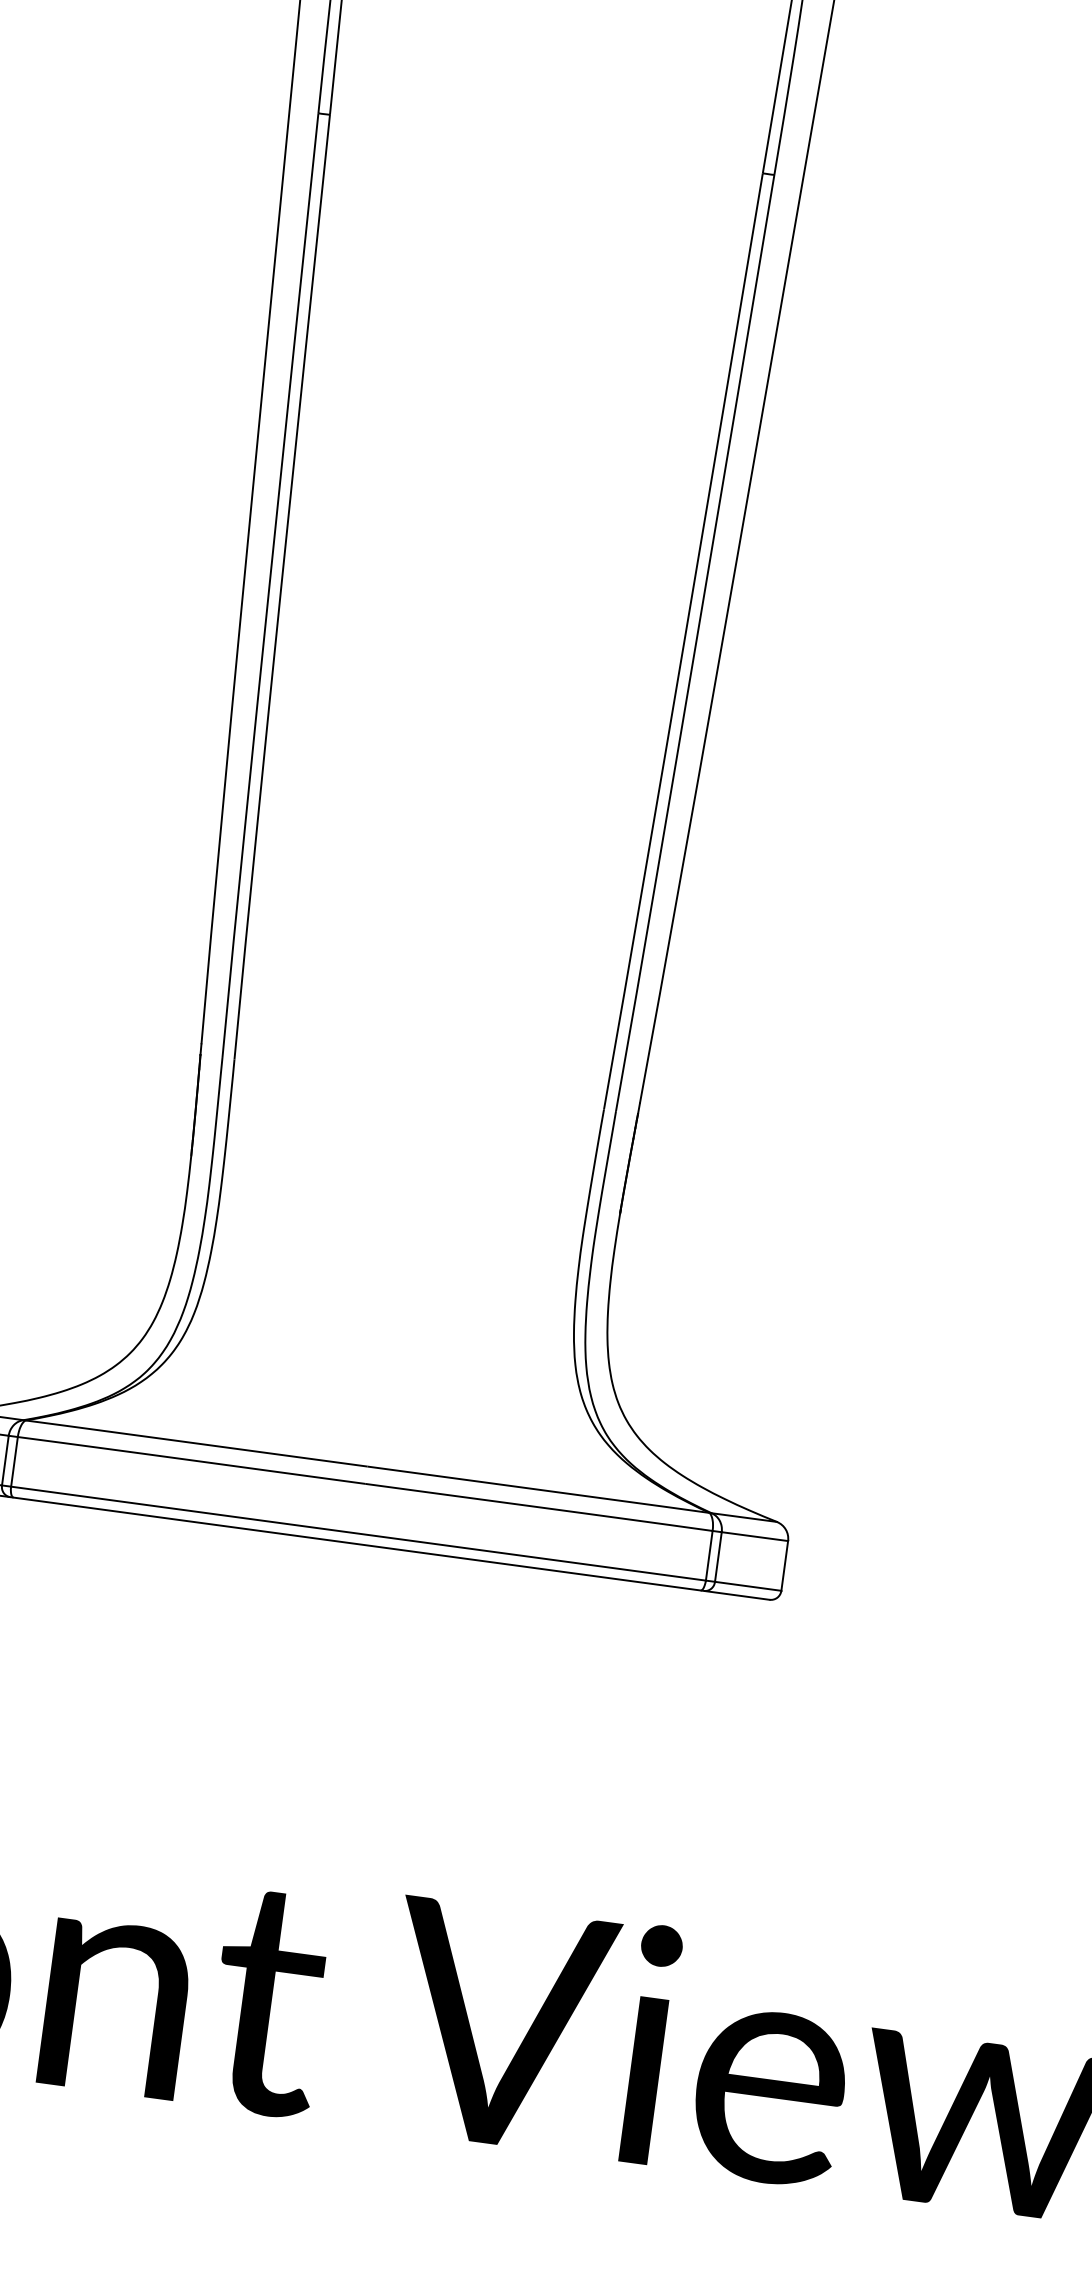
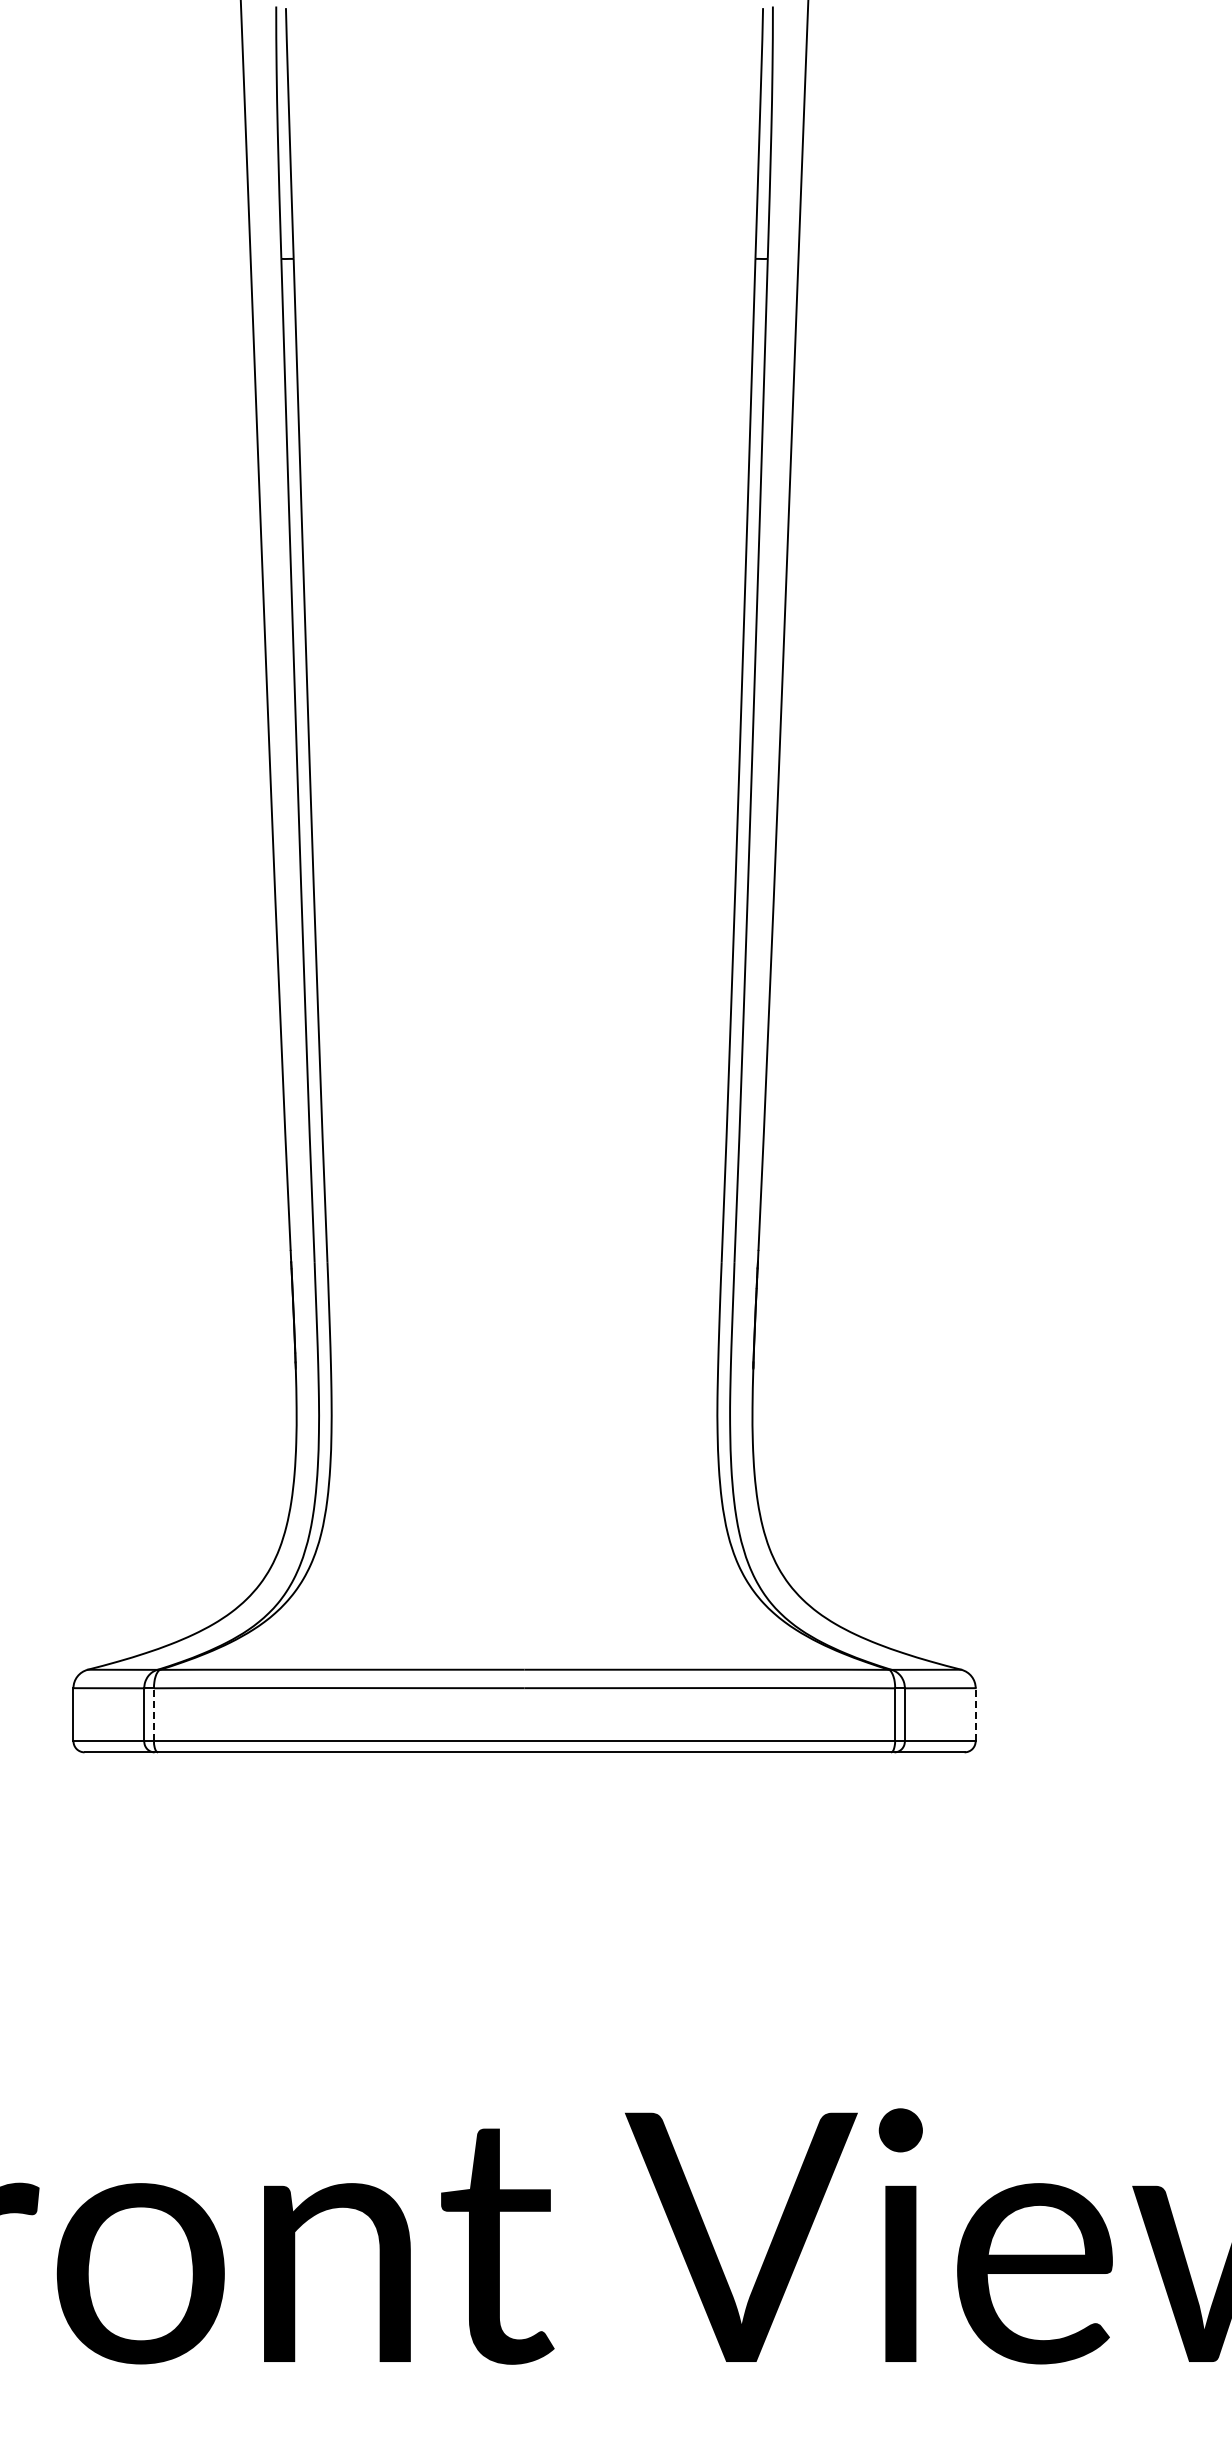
line: (14, 1461) -> (153, 1714), solid -> dashed
line: (784, 1565) -> (975, 1714), solid -> dashed

